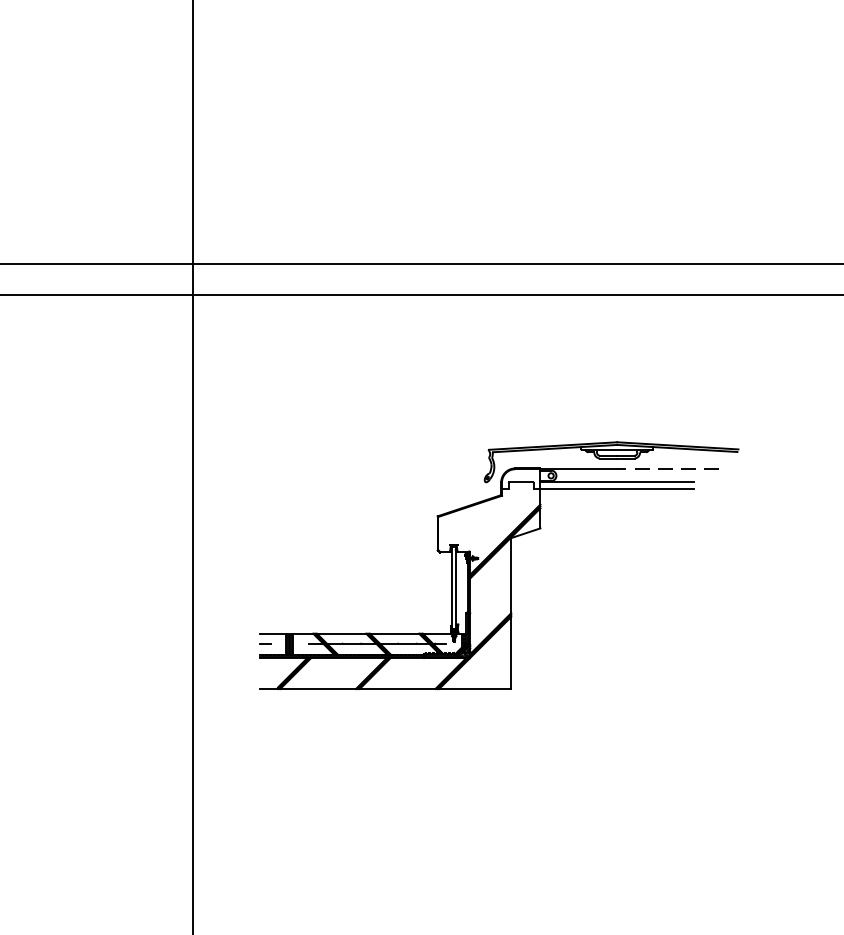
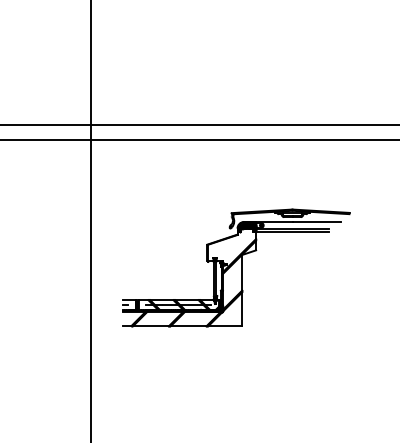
line: (667, 469) -> (316, 222), dashed -> solid
hatch: (522, 478) -> (247, 226), added

